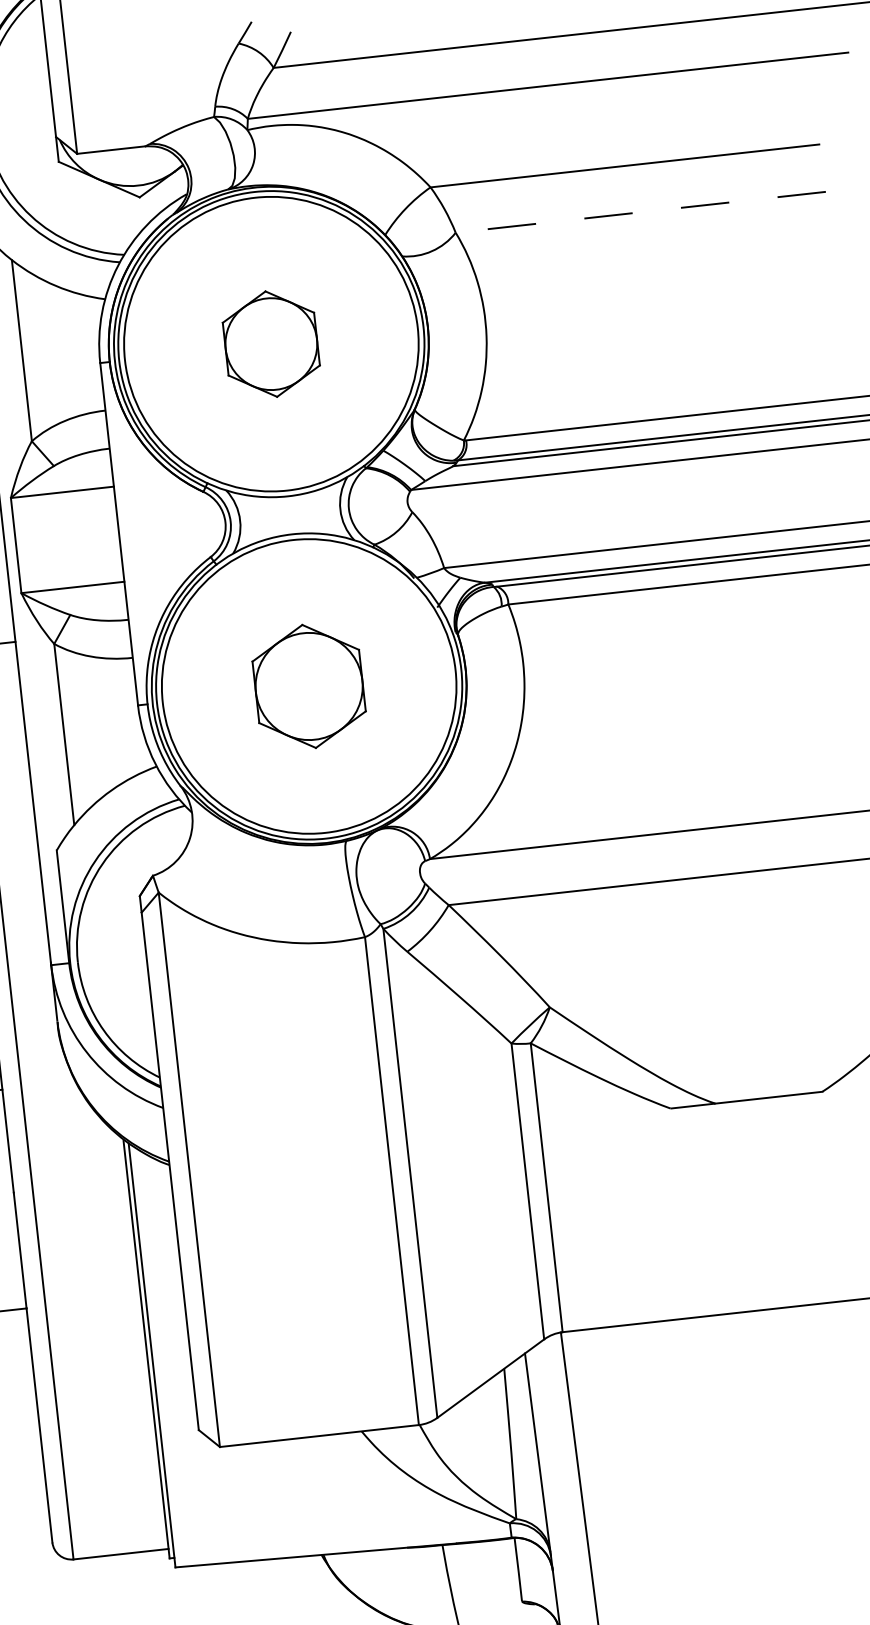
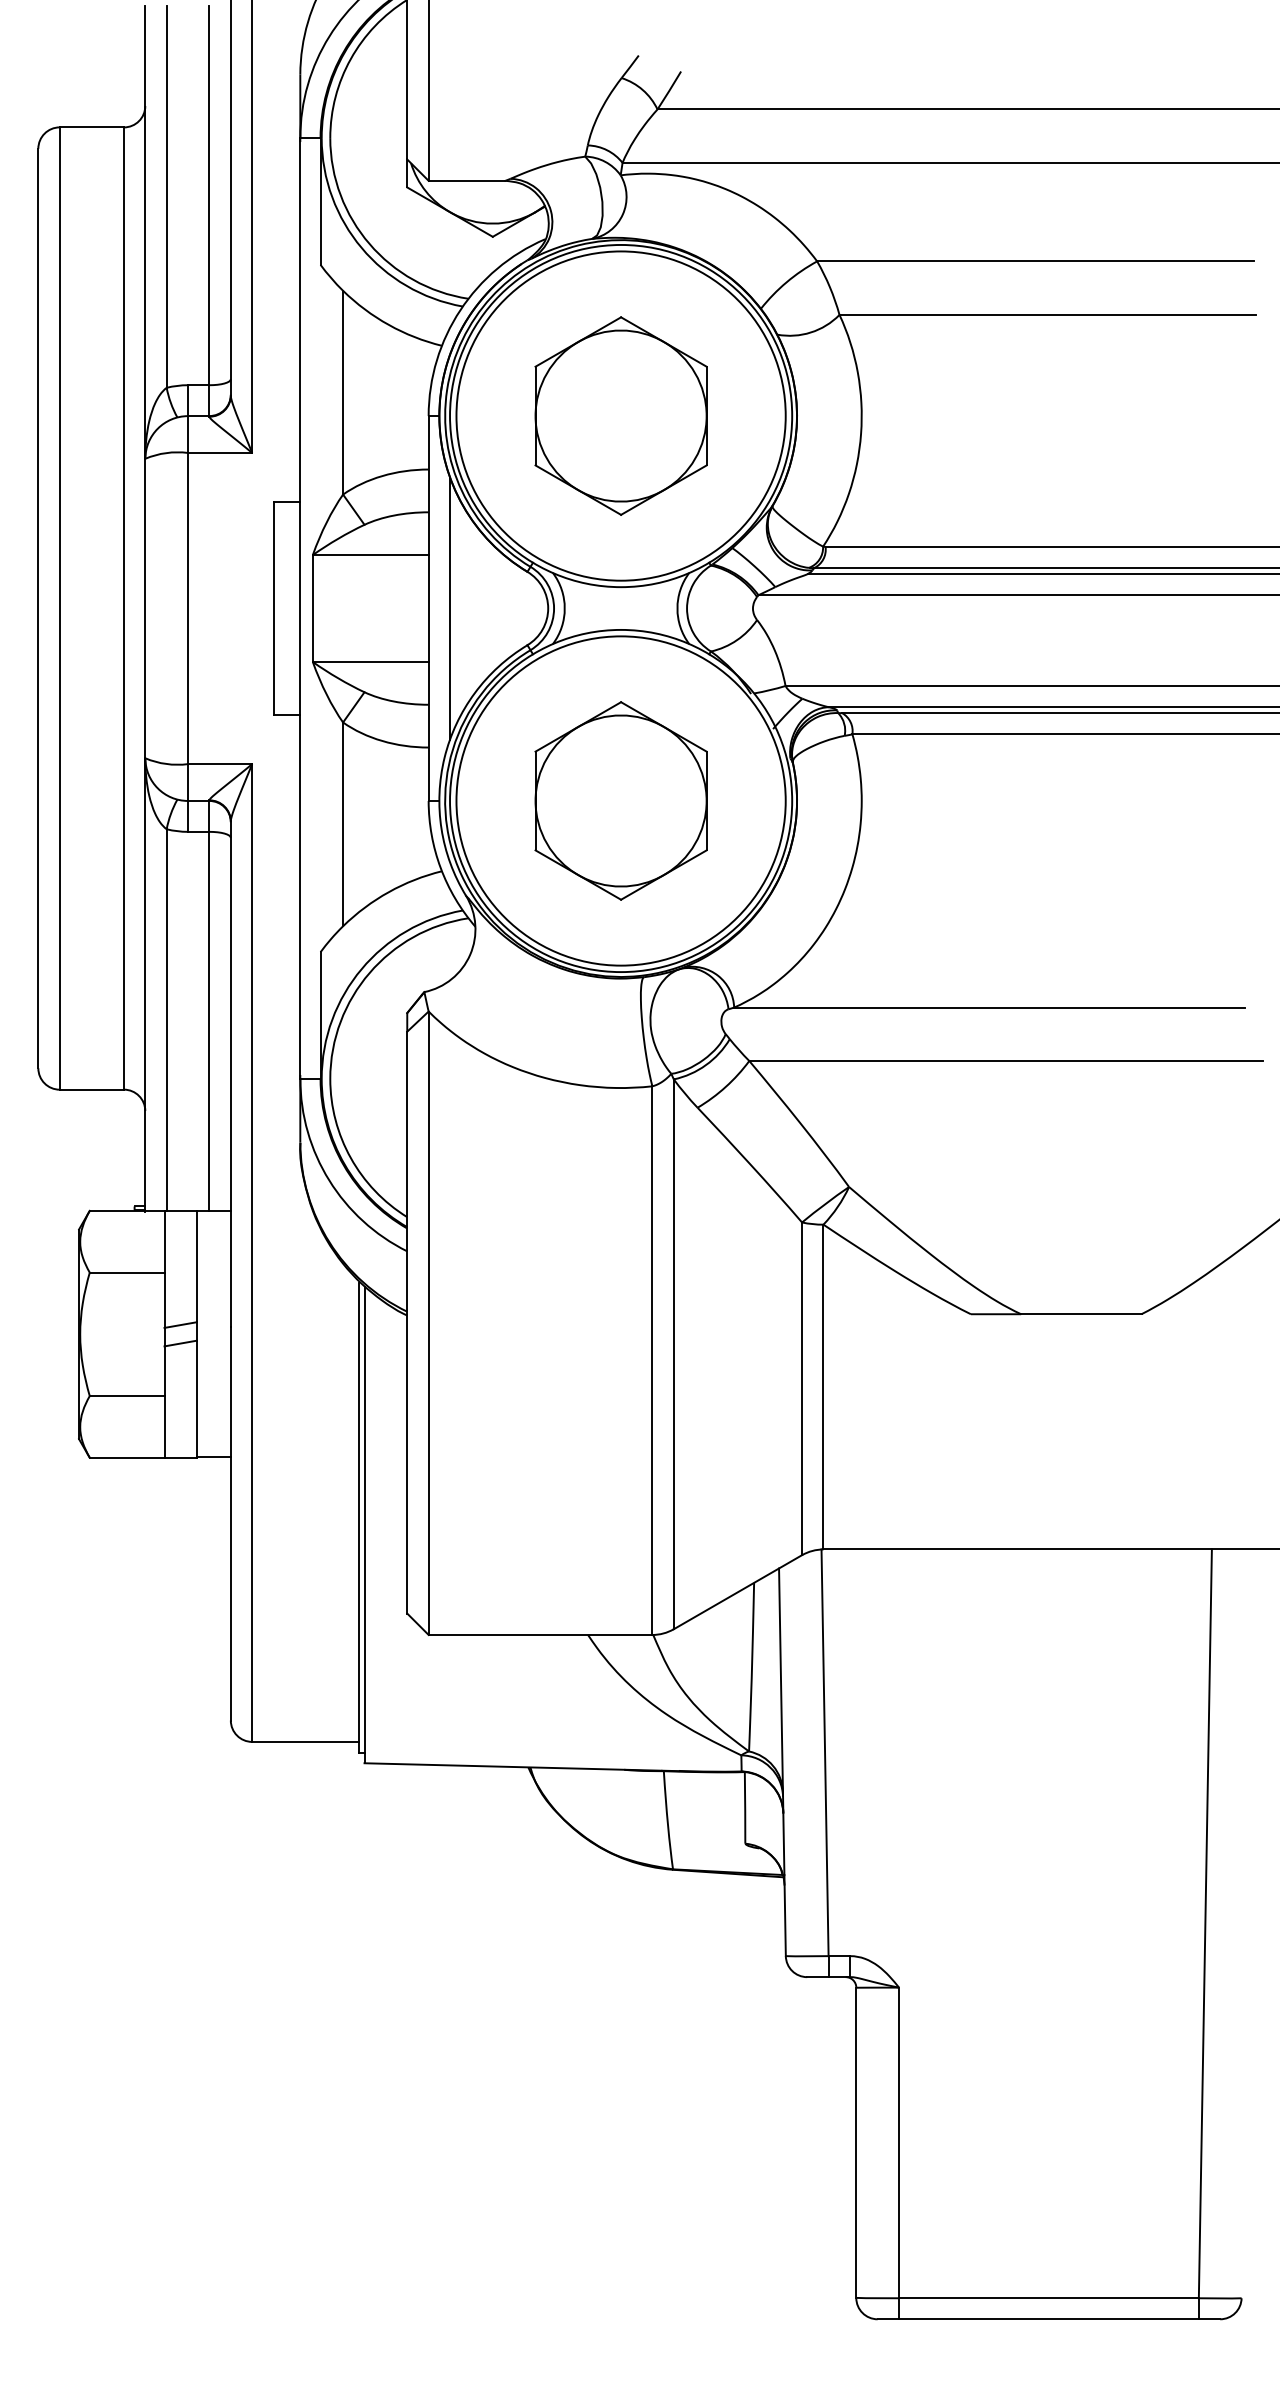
line: (640, 211) -> (1047, 314), dashed -> solid
part: (270, 343) -> (620, 415), size x1.67
line: (138, 532) -> (450, 608), added
part: (308, 686) -> (620, 800), size x1.43

